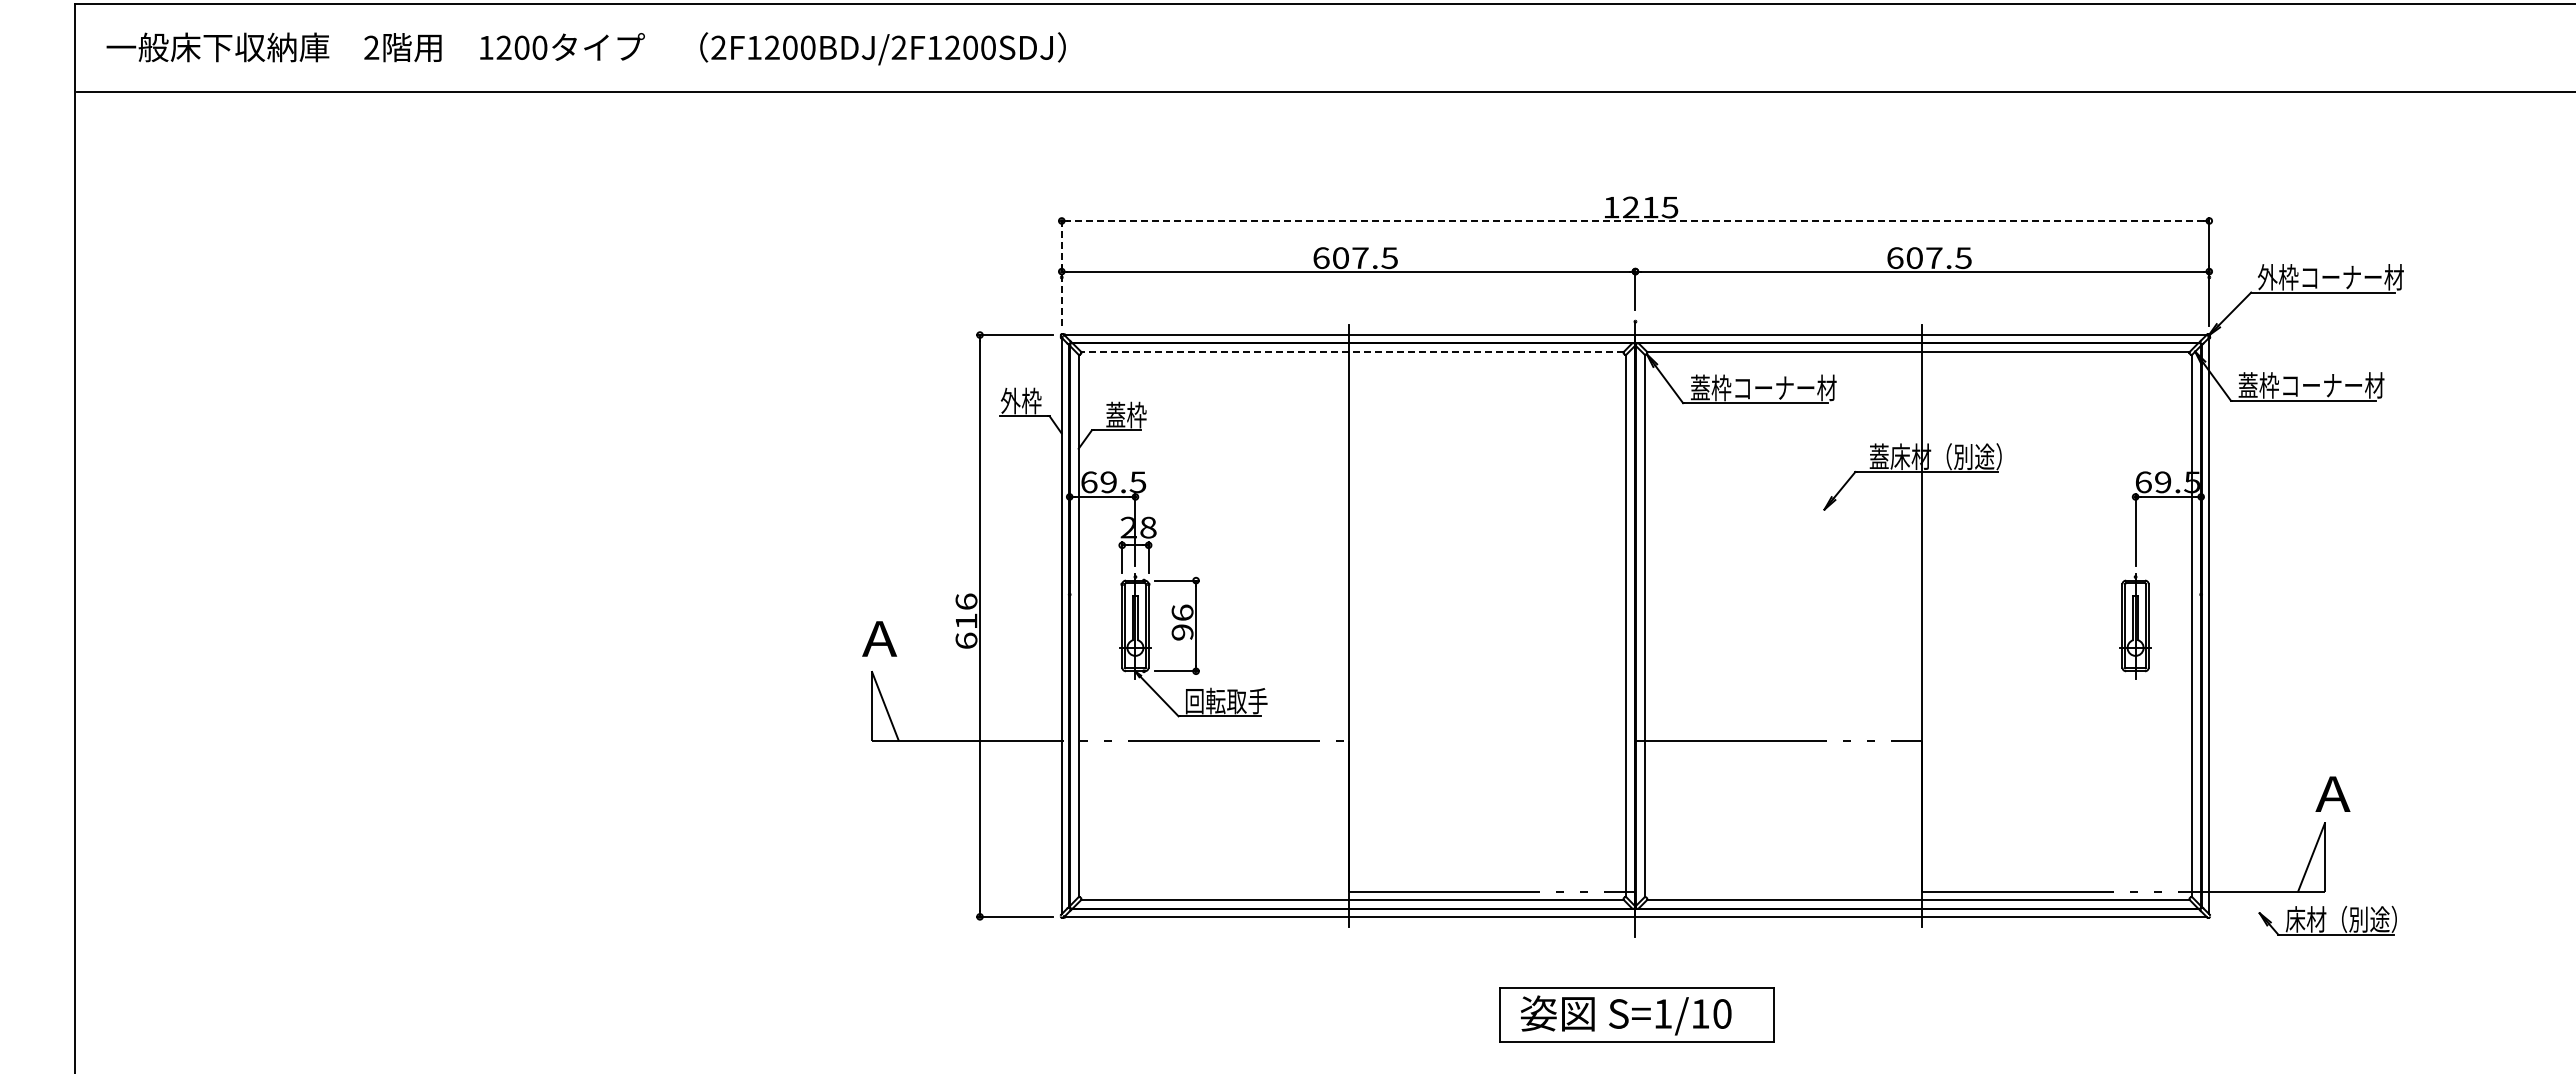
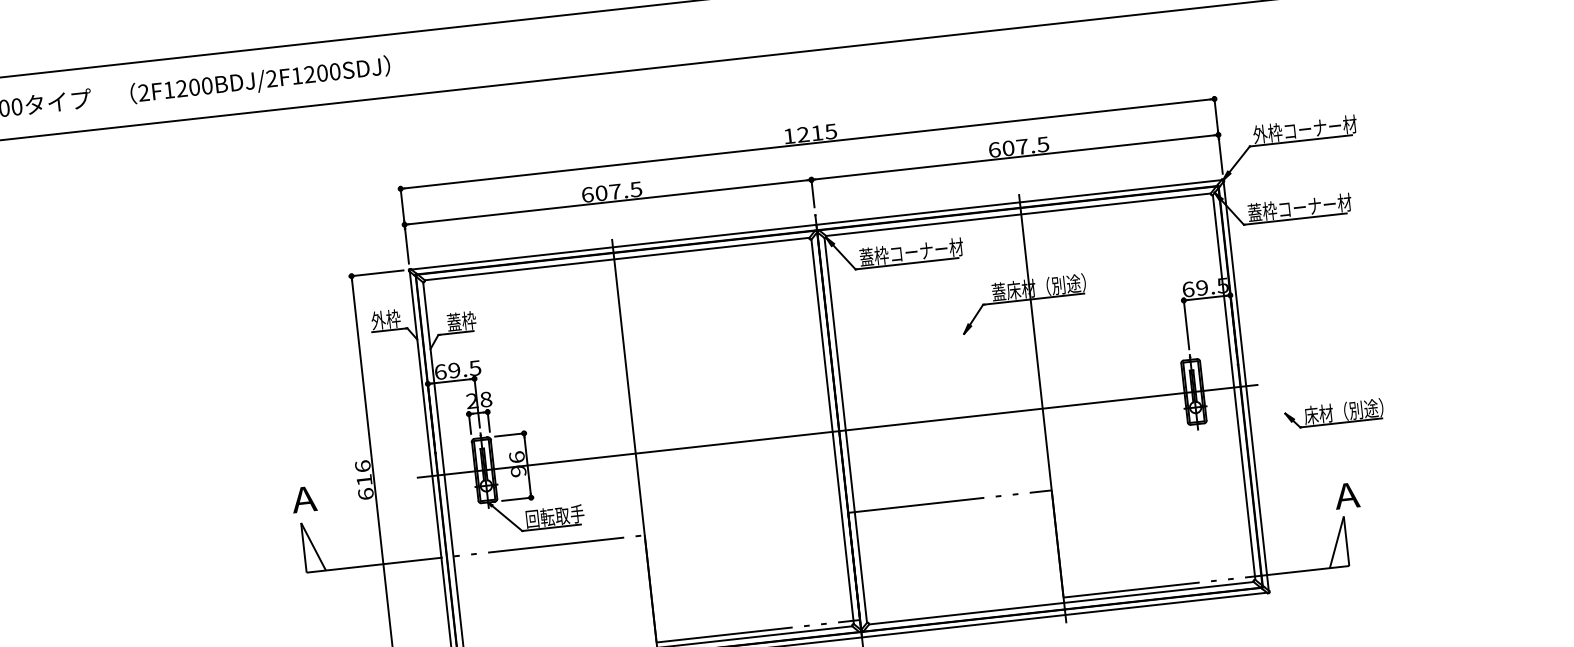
line: (1635, 220) -> (807, 143), dashed -> solid
line: (1061, 271) -> (404, 224), dashed -> solid
line: (1351, 352) -> (616, 259), dashed -> solid
line: (1633, 625) -> (837, 430), added
part: (2327, 920) -> (1334, 413), moved

